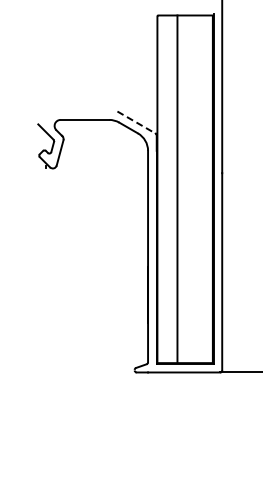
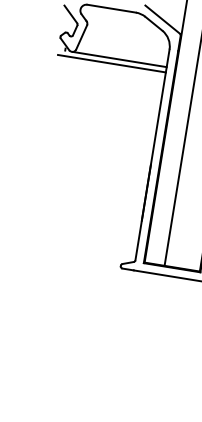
line: (137, 122) -> (163, 19), dashed -> solid
line: (100, 168) -> (119, 59), added
line: (93, 173) -> (111, 63), added

